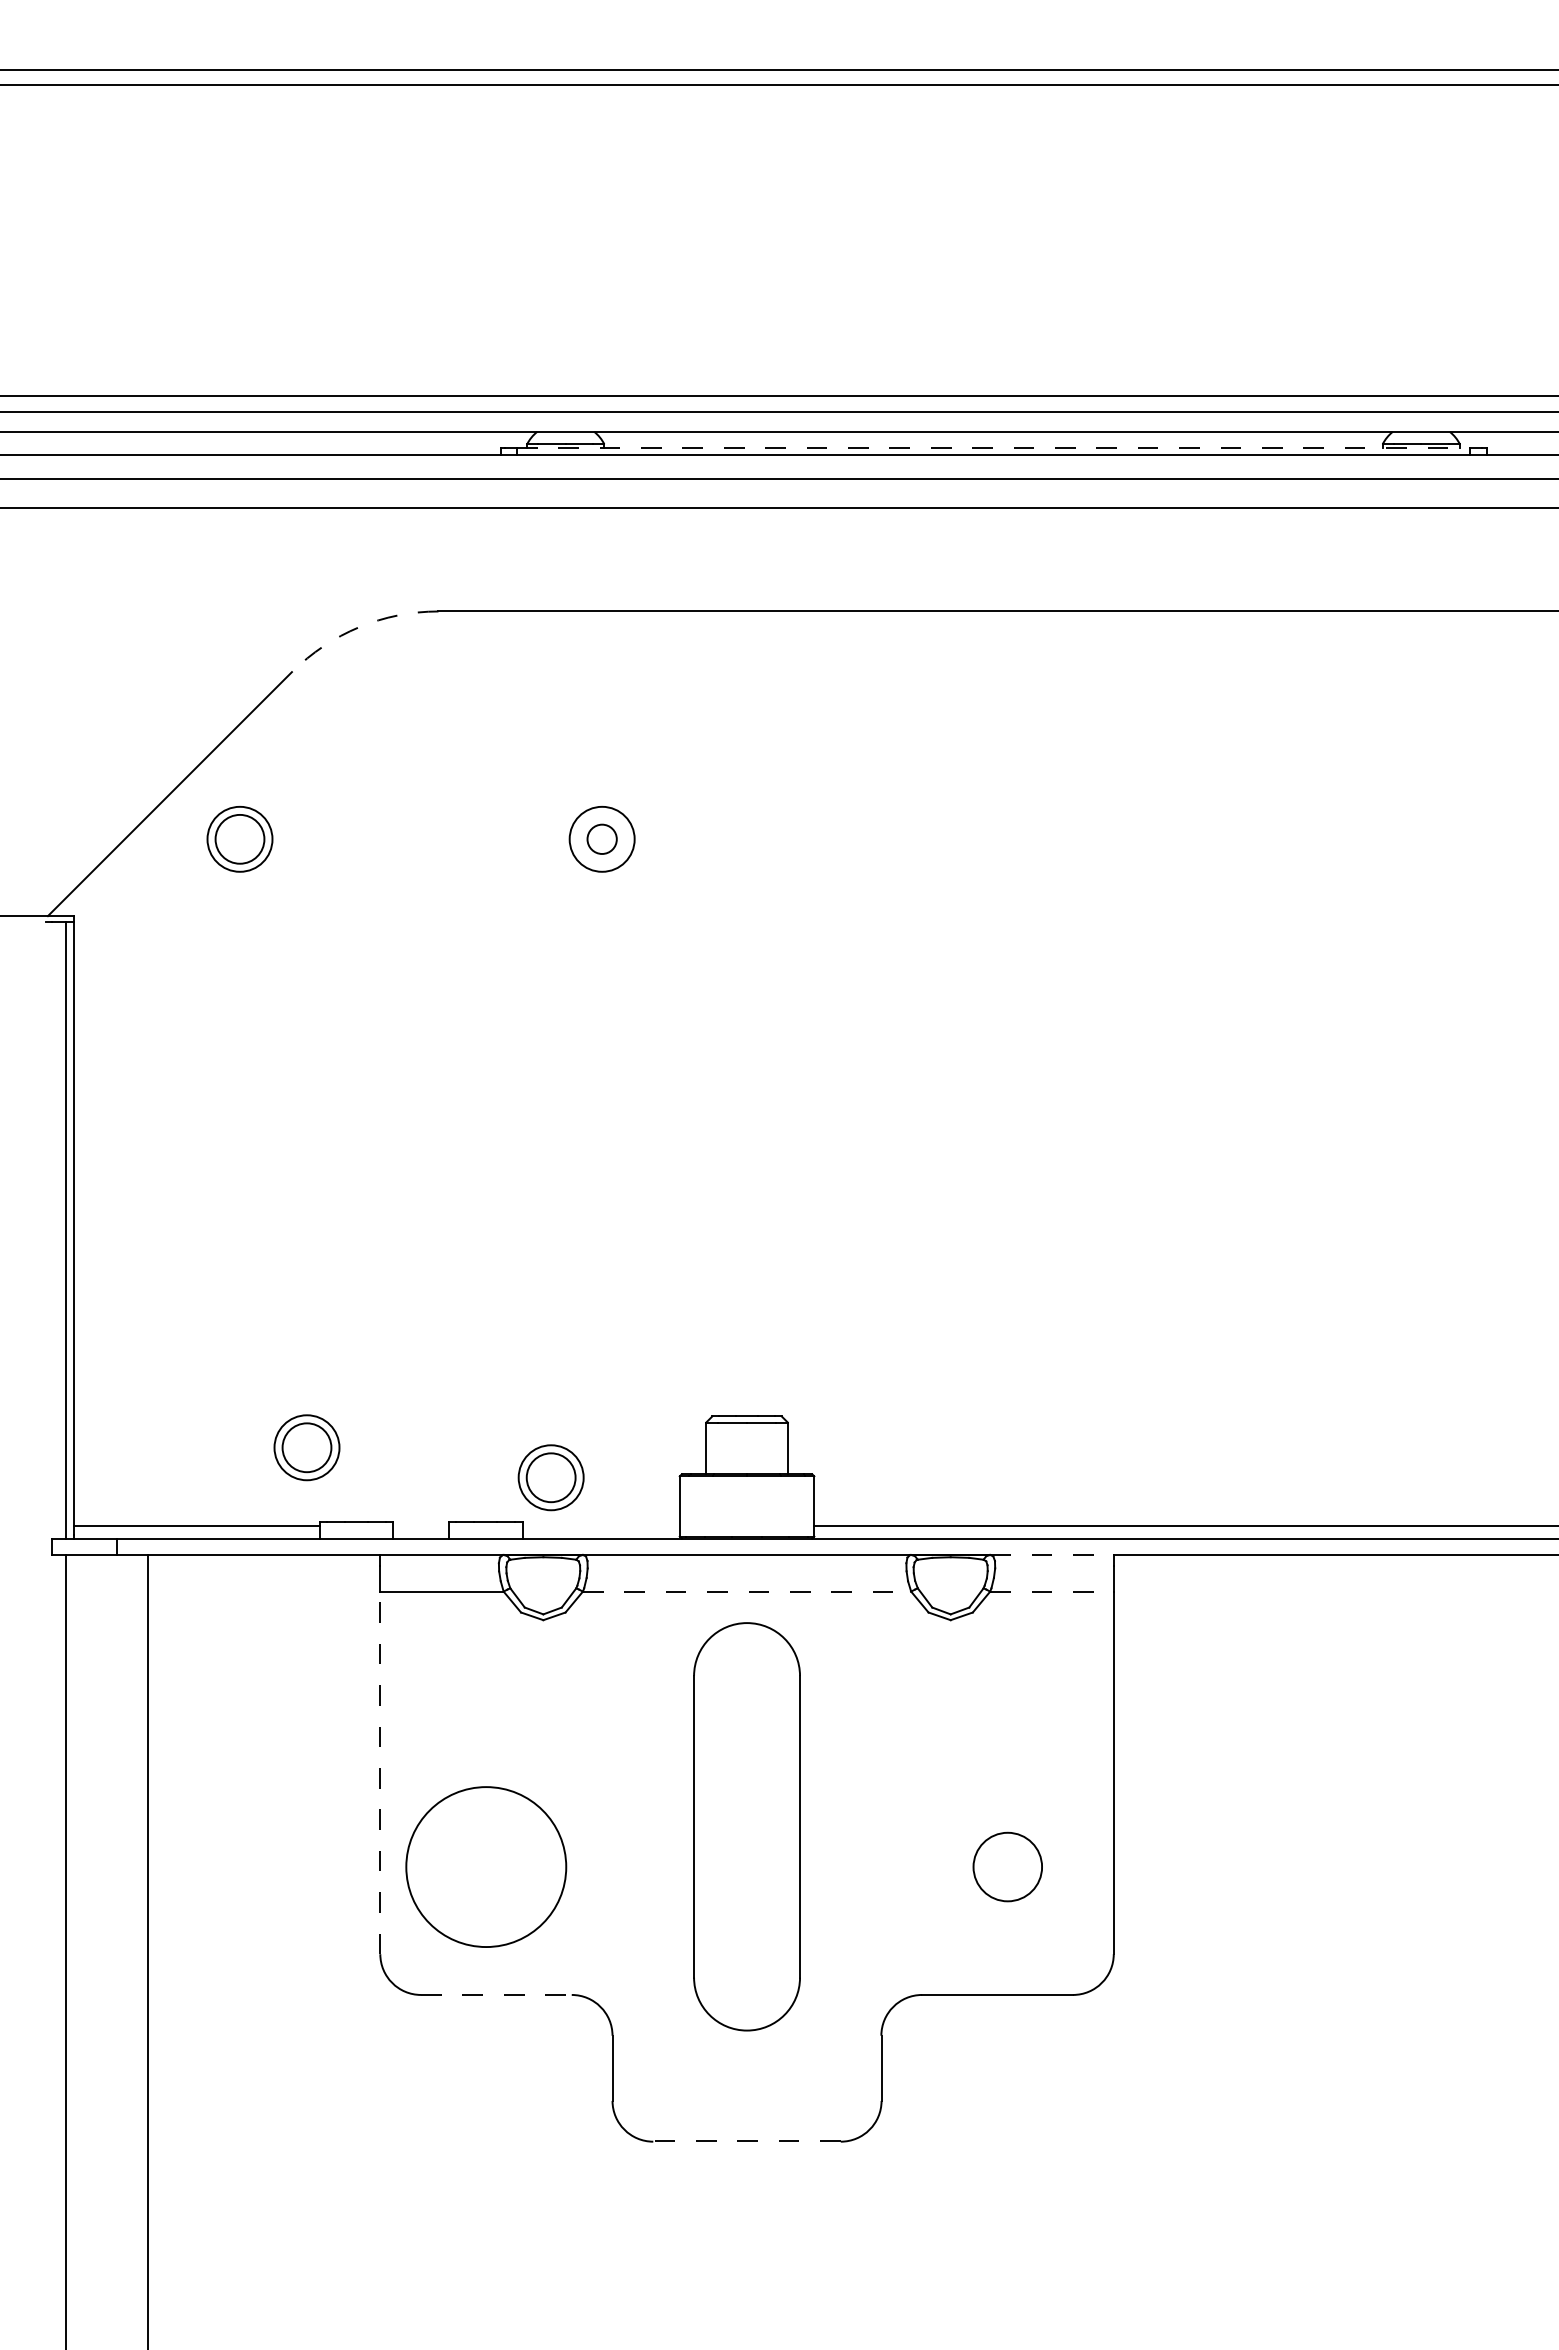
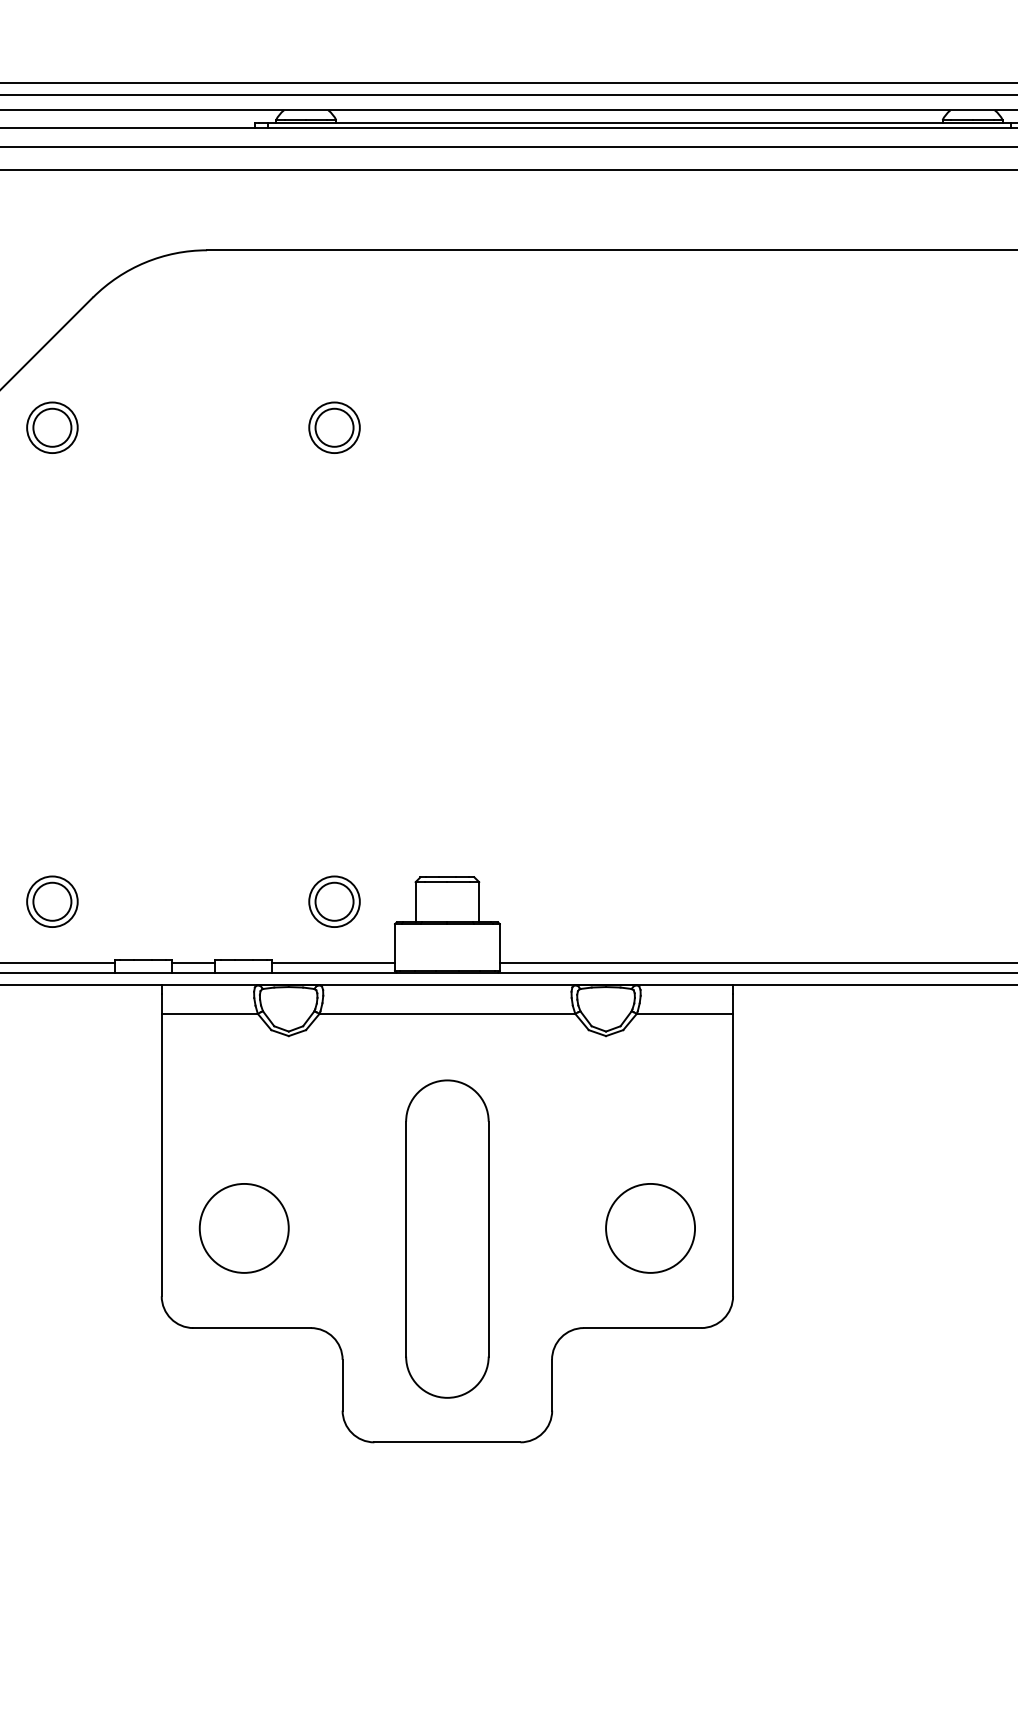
line: (993, 448) -> (639, 123), dashed -> solid
arc: (359, 627) -> (145, 262), dashed -> solid
circle: (601, 838) -> (334, 427), size x1.67
part: (306, 1447) -> (52, 901), moved
part: (550, 1477) -> (334, 901), moved
line: (421, 1526) -> (193, 963), added
line: (600, 1526) -> (333, 963), added
line: (1052, 1554) -> (685, 984), dashed -> solid
line: (747, 1591) -> (447, 1013), dashed -> solid
line: (1052, 1591) -> (685, 1013), dashed -> solid
line: (380, 1772) -> (161, 1154), dashed -> solid
part: (746, 1826) -> (446, 1238), moved
circle: (486, 1866) -> (244, 1227), size x0.71
circle: (1007, 1866) -> (650, 1227), size x1.67
line: (496, 1994) -> (252, 1327), dashed -> solid
line: (747, 2141) -> (447, 1442), dashed -> solid

